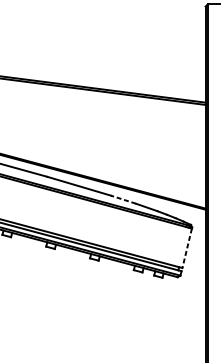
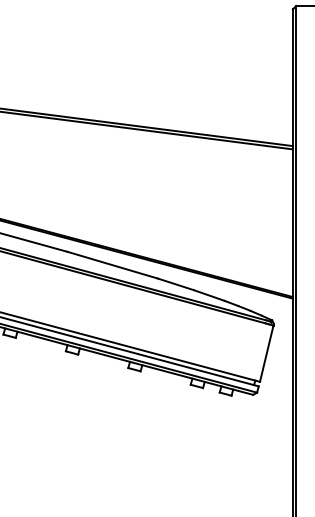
line: (123, 199) -> (175, 284), dashed -> solid
line: (186, 248) -> (266, 353), dashed -> solid

